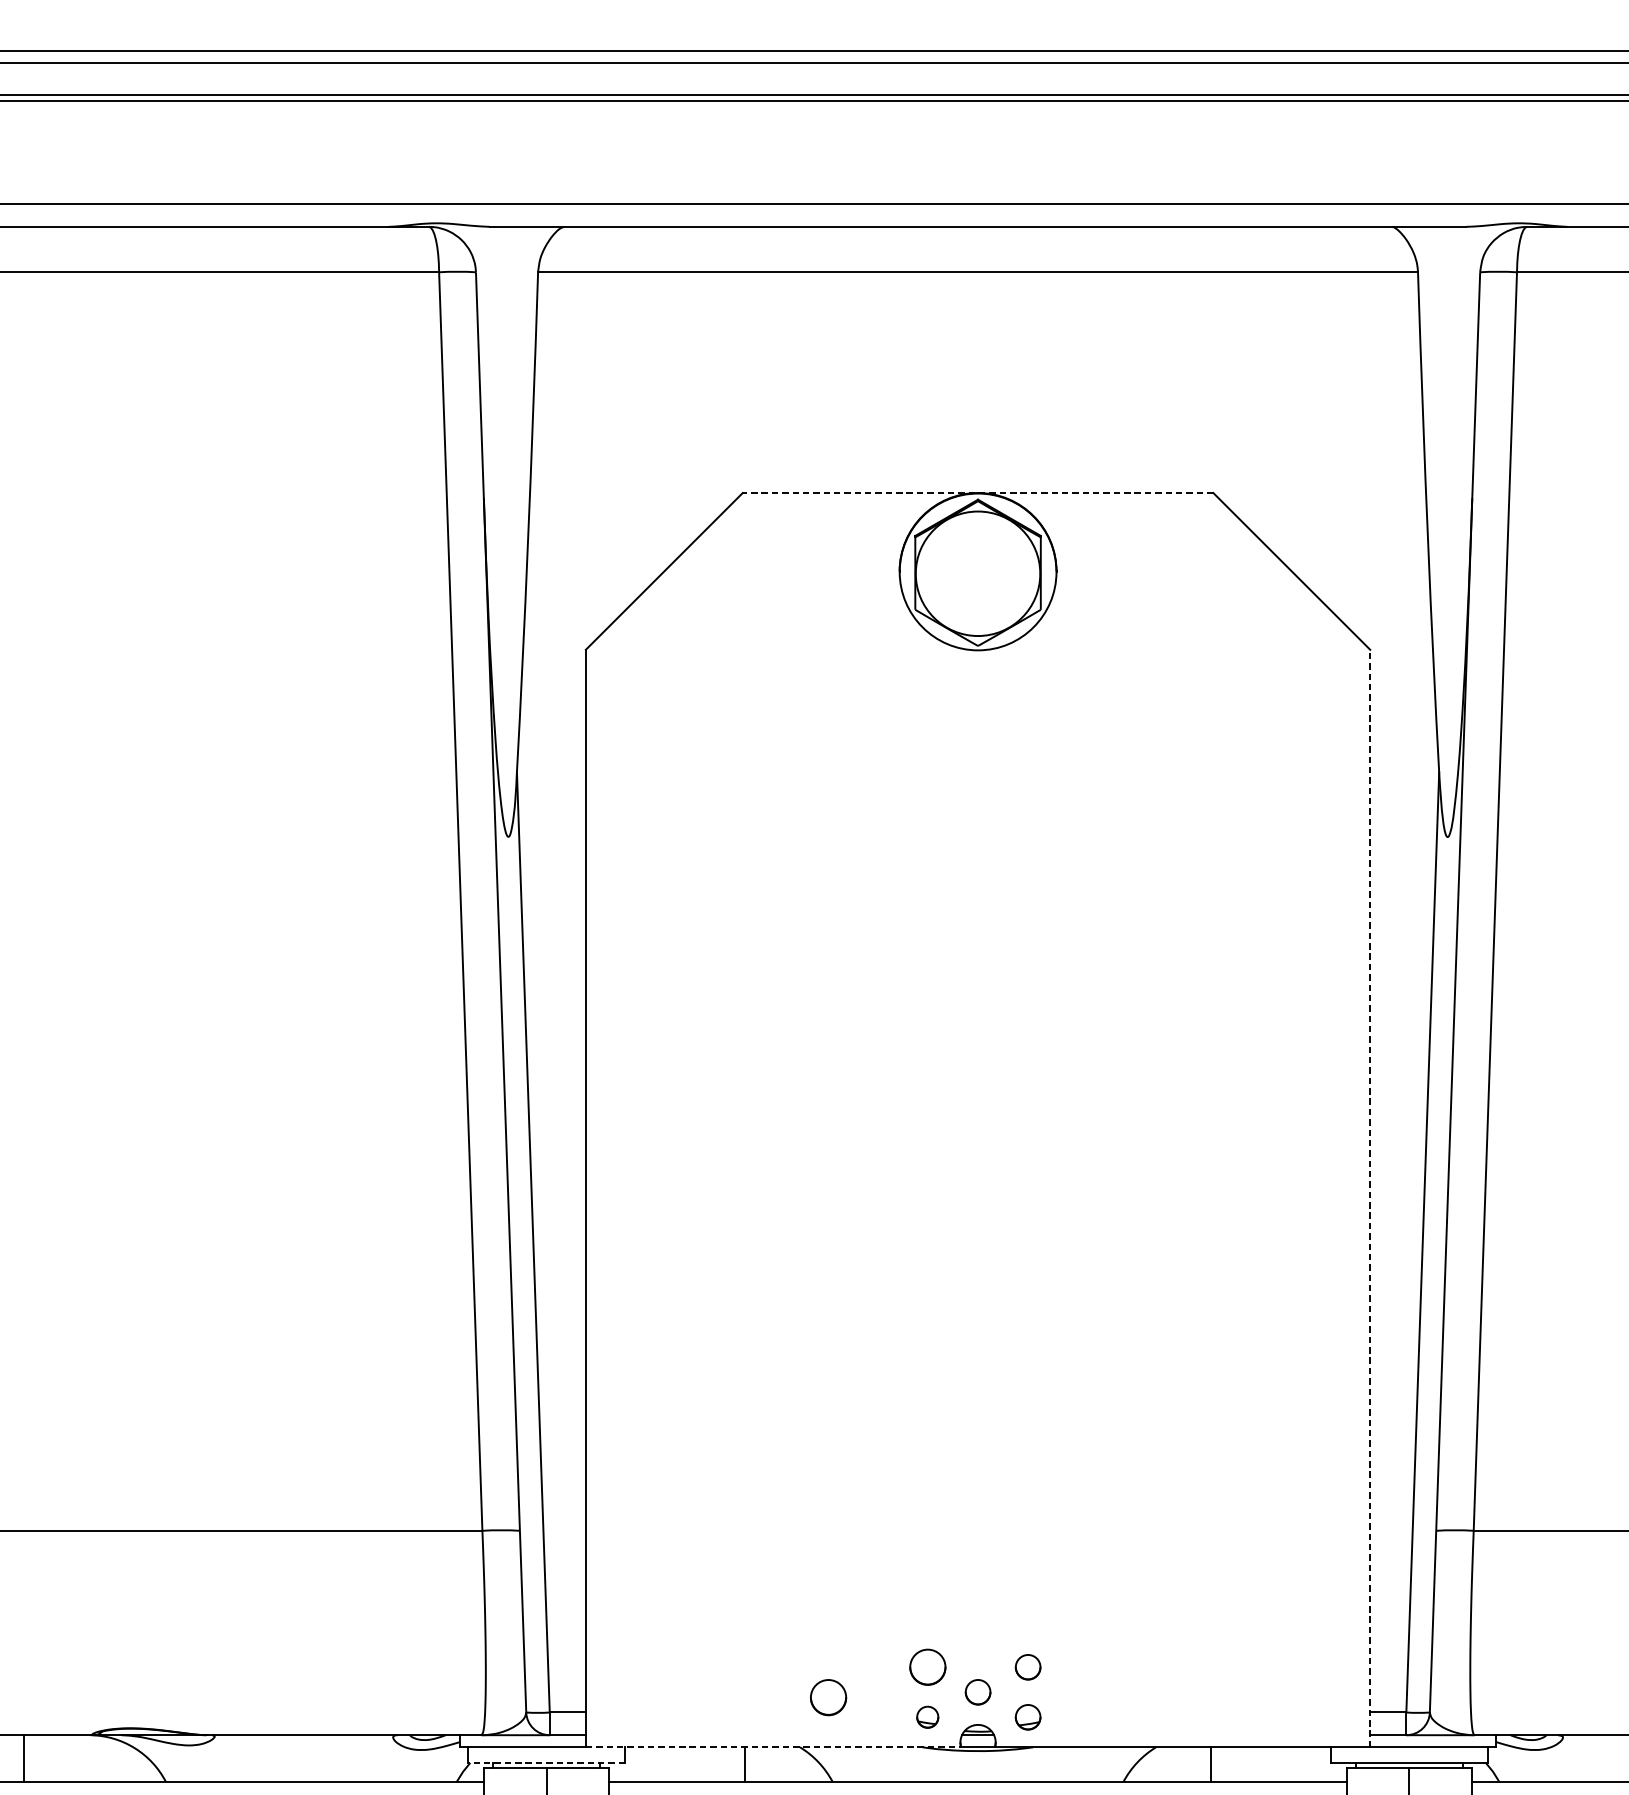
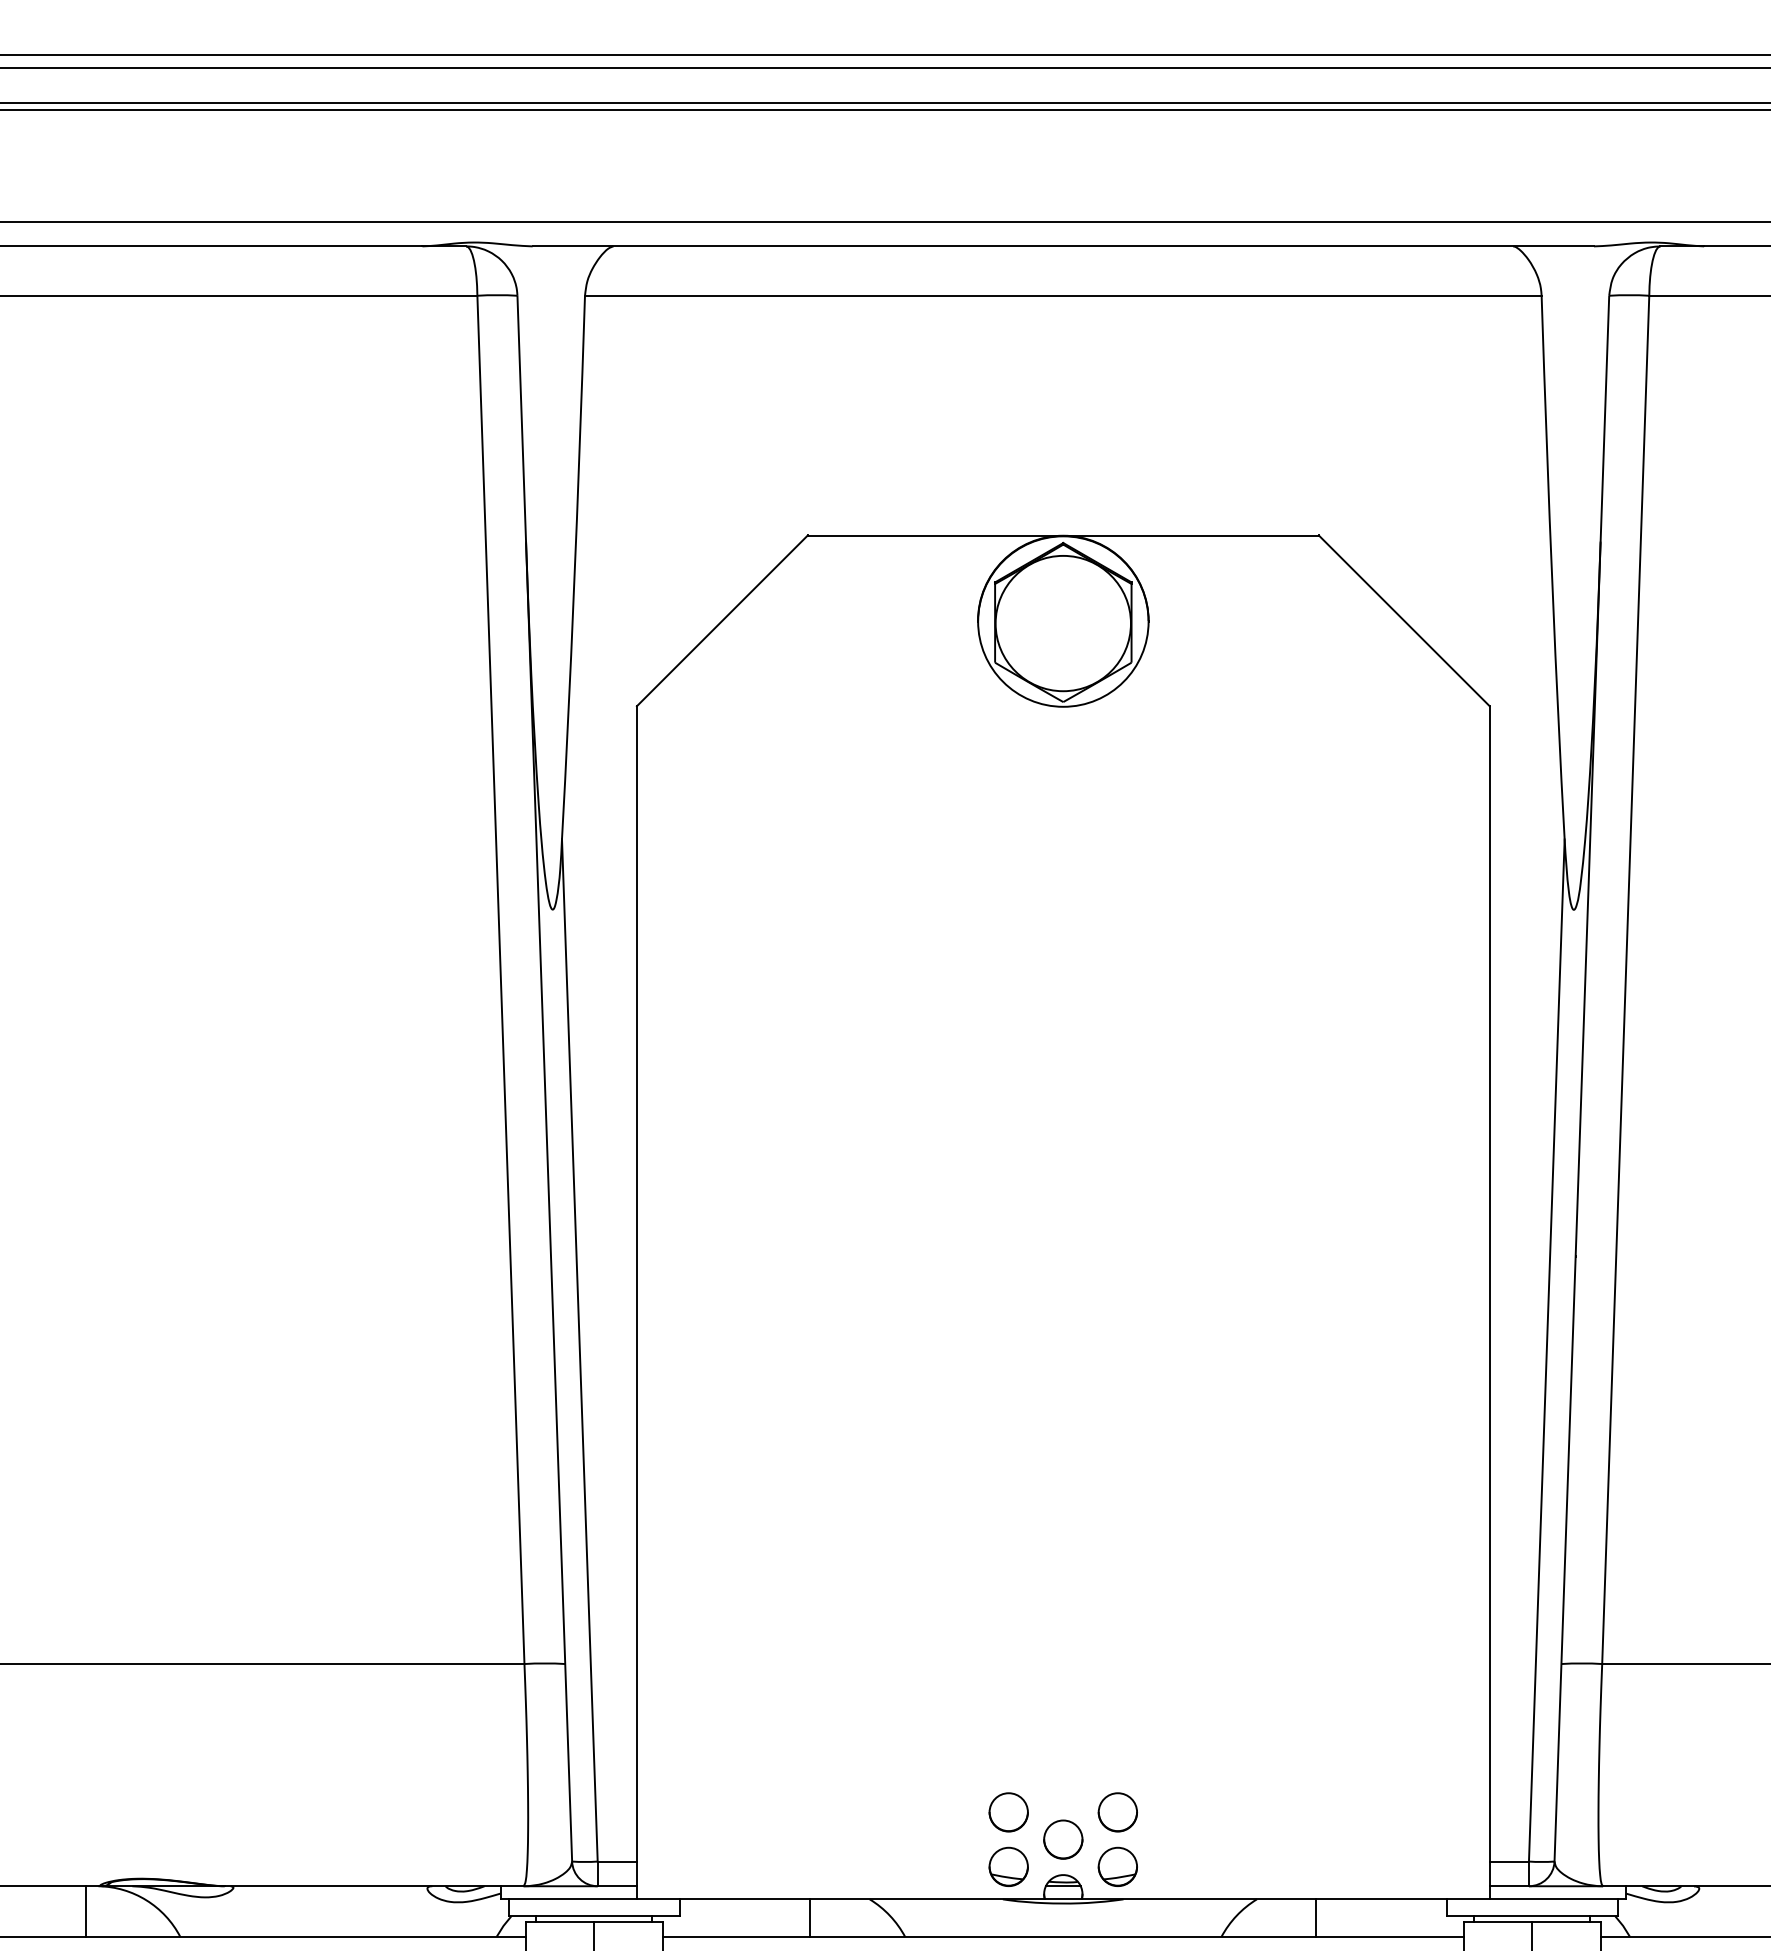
line: (978, 492) -> (1063, 535), dashed -> solid
line: (1370, 1198) -> (1489, 1302), dashed -> solid
circle: (1027, 1667) -> (1117, 1812), size x1.43
circle: (978, 1692) -> (1063, 1839), size x1.43
circle: (828, 1697) -> (900, 1845), removed
part: (927, 1717) -> (1008, 1866), size x1.67
part: (1027, 1717) -> (1117, 1866), size x1.43
line: (773, 1747) -> (840, 1899), dashed -> solid
line: (23, 1758) -> (85, 1911), moved
line: (545, 1763) -> (593, 1916), dashed -> solid

